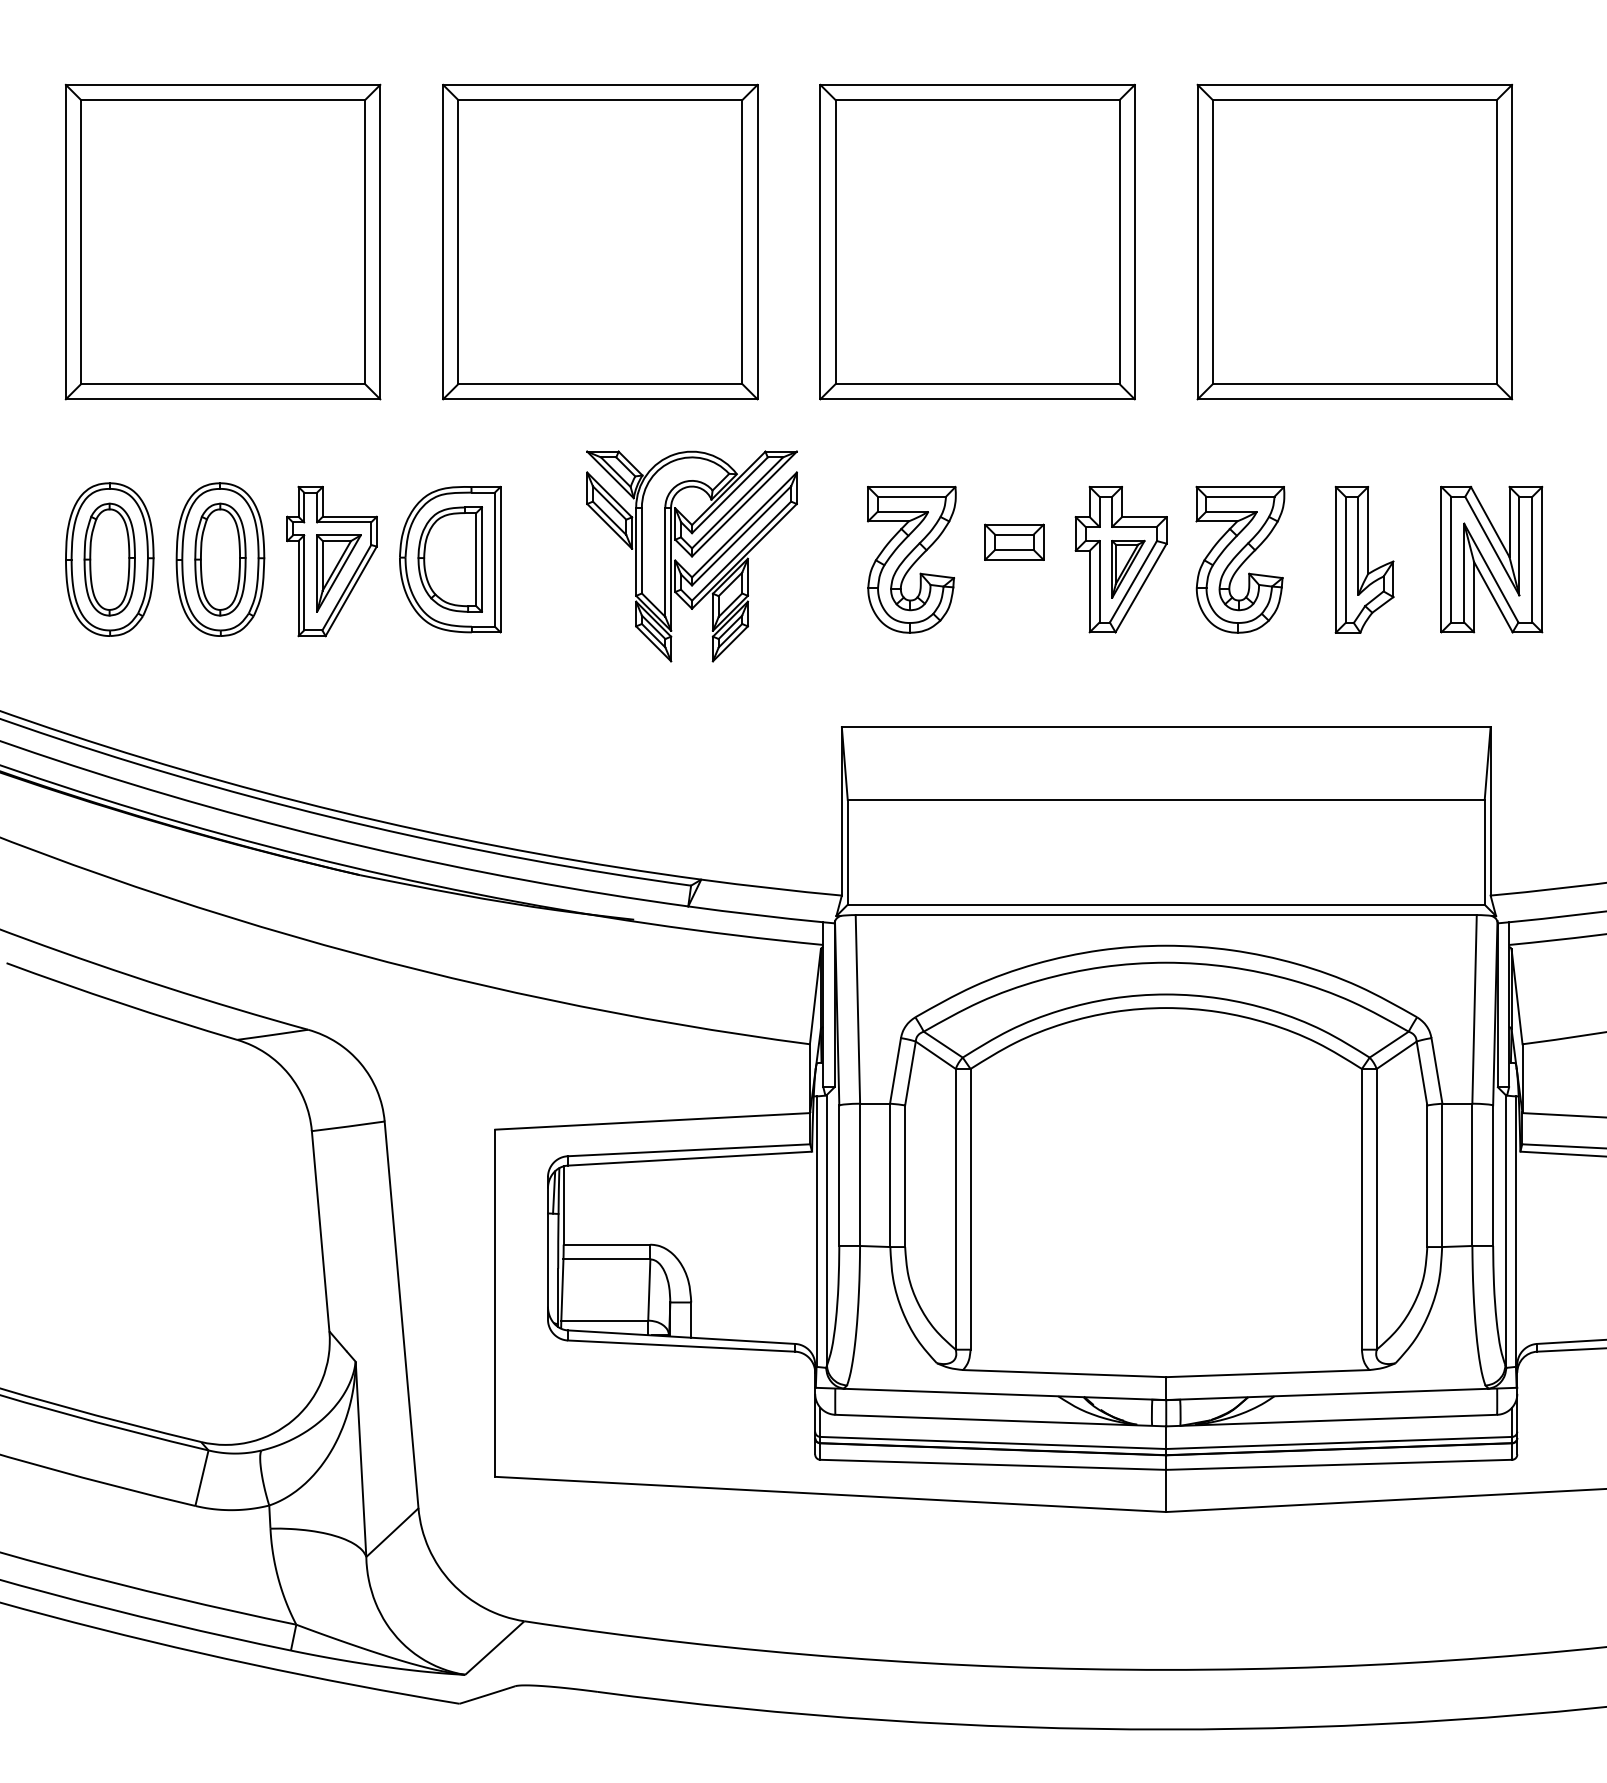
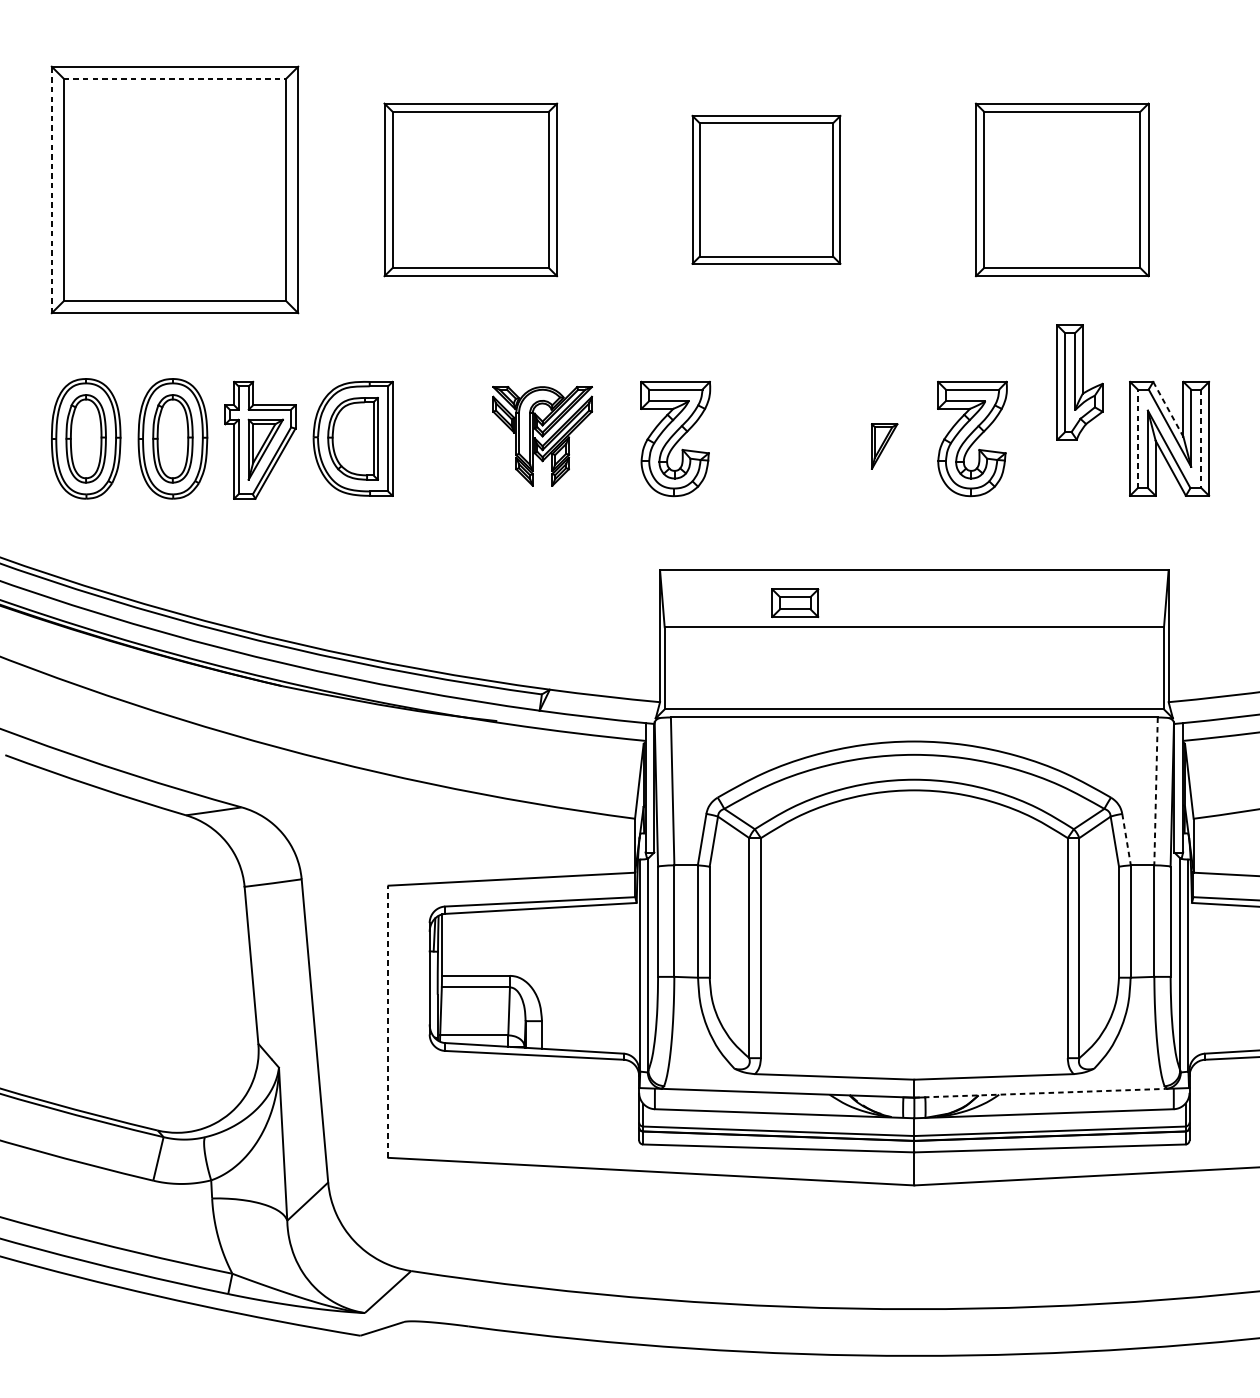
line: (223, 100) -> (175, 78), solid -> dashed
line: (65, 241) -> (51, 189), solid -> dashed
part: (600, 241) -> (470, 189), size x0.7
part: (977, 241) -> (766, 189), size x0.6
part: (1354, 241) -> (1061, 189), size x0.7
line: (1490, 522) -> (1168, 409), solid -> dashed
part: (1014, 541) -> (795, 602), moved
part: (691, 556) -> (542, 436), size x0.6
part: (911, 559) -> (675, 438), moved
part: (1120, 559) -> (878, 438), removed
part: (1364, 559) -> (1079, 382), moved
line: (1451, 559) -> (1137, 438), solid -> dashed
line: (1532, 559) -> (1201, 438), solid -> dashed
line: (1474, 1009) -> (1155, 791), solid -> dashed
line: (1437, 1071) -> (1126, 840), solid -> dashed
line: (495, 1303) -> (388, 1021), solid -> dashed
line: (1327, 1394) -> (1040, 1093), solid -> dashed

